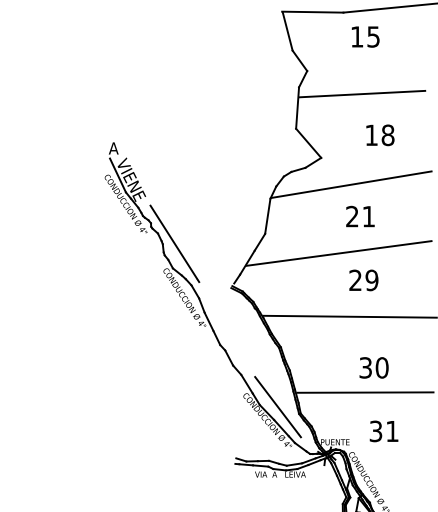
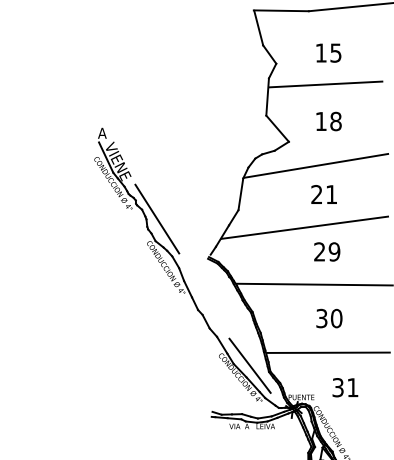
text: (365, 36) -> (328, 52), moved
text: (379, 135) -> (328, 121), moved
text: (374, 367) -> (329, 318), moved

